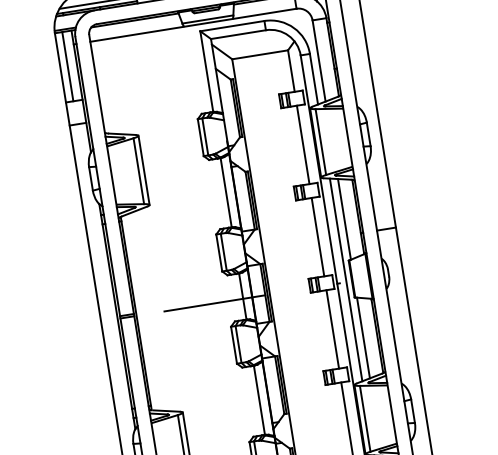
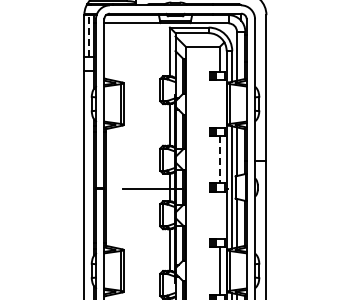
line: (67, 66) -> (88, 35), solid -> dashed
line: (302, 144) -> (219, 103), removed
line: (317, 236) -> (219, 159), solid -> dashed
line: (332, 328) -> (219, 214), removed

